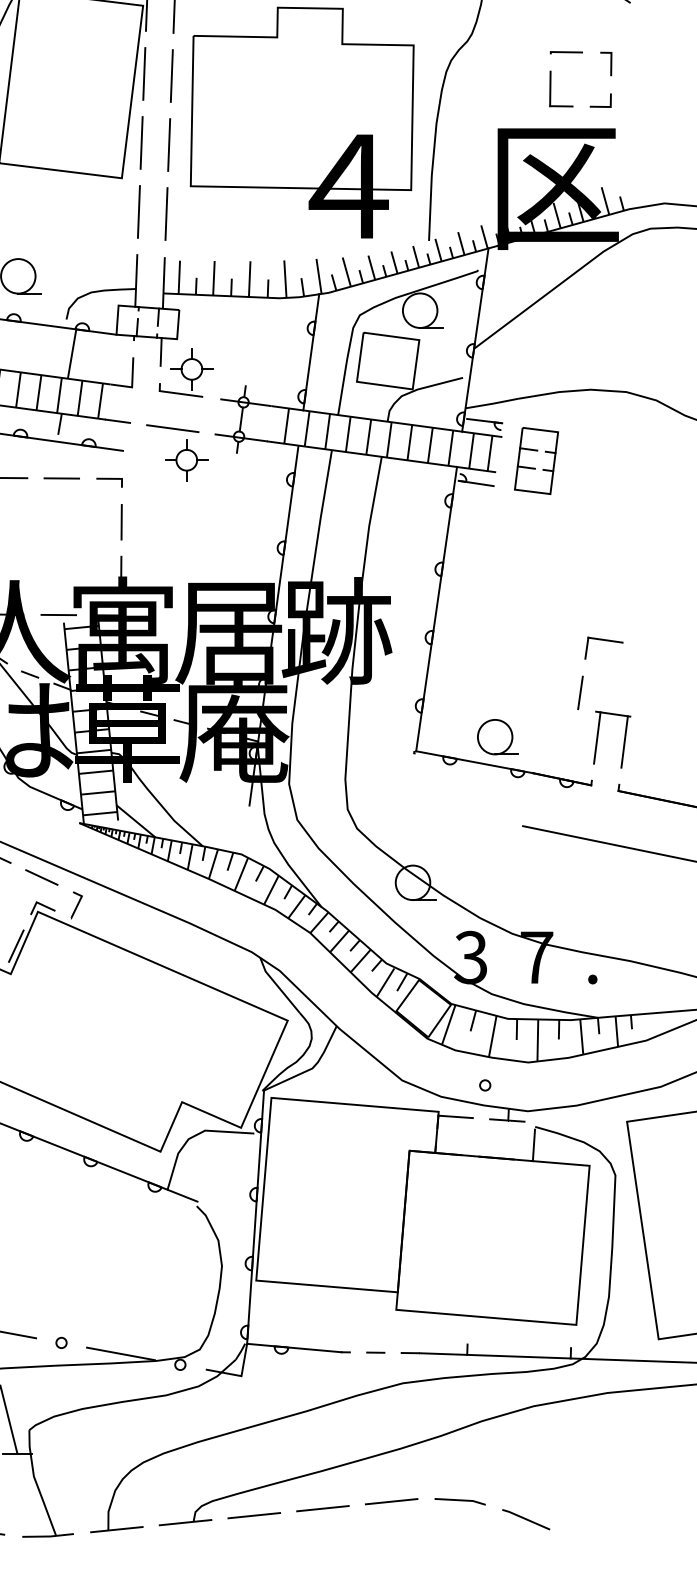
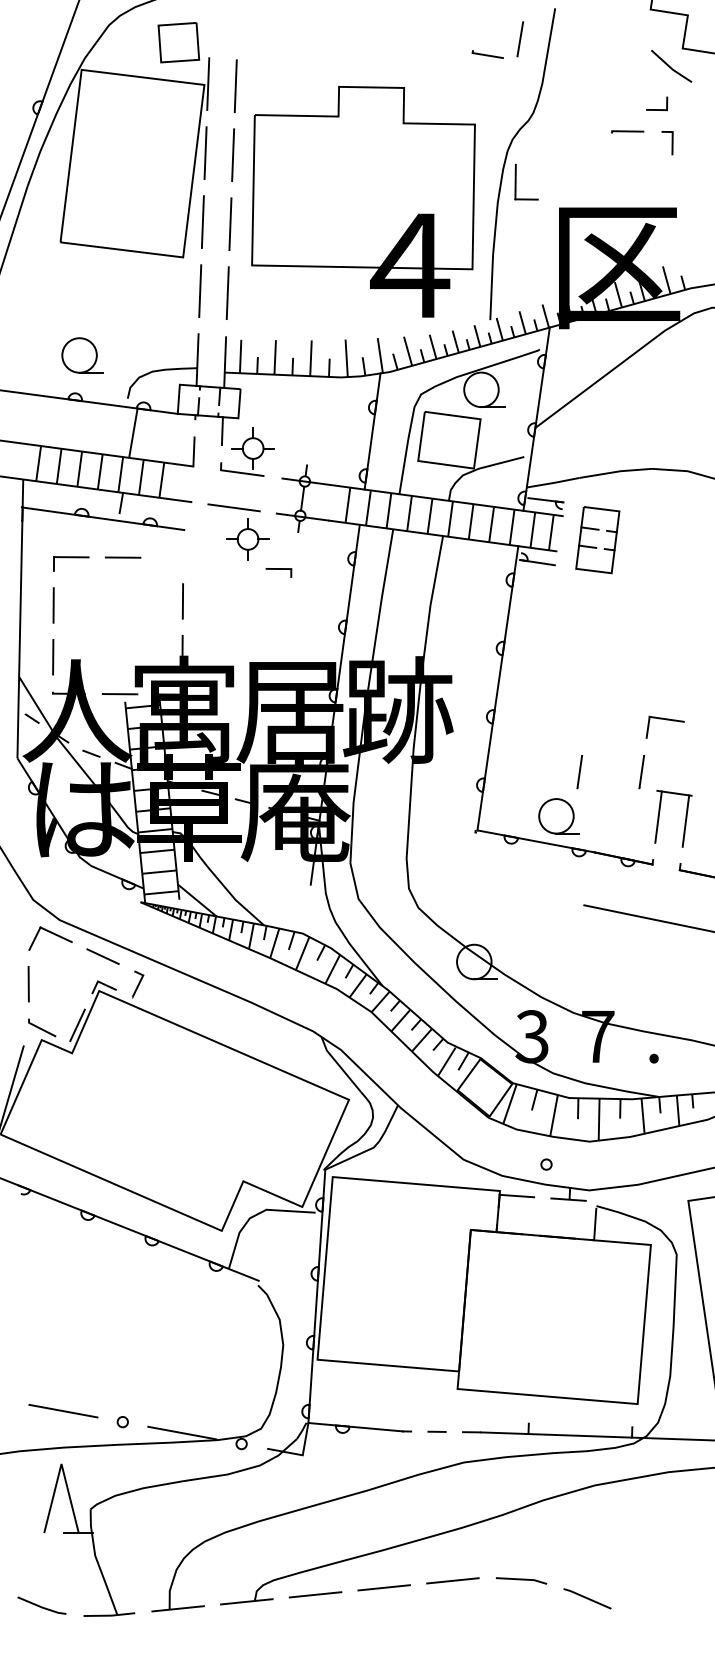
part: (551, 88) -> (516, 181), moved
line: (601, 106) -> (657, 109), moved
line: (109, 479) -> (278, 569), moved
line: (518, 693) -> (579, 772), added

